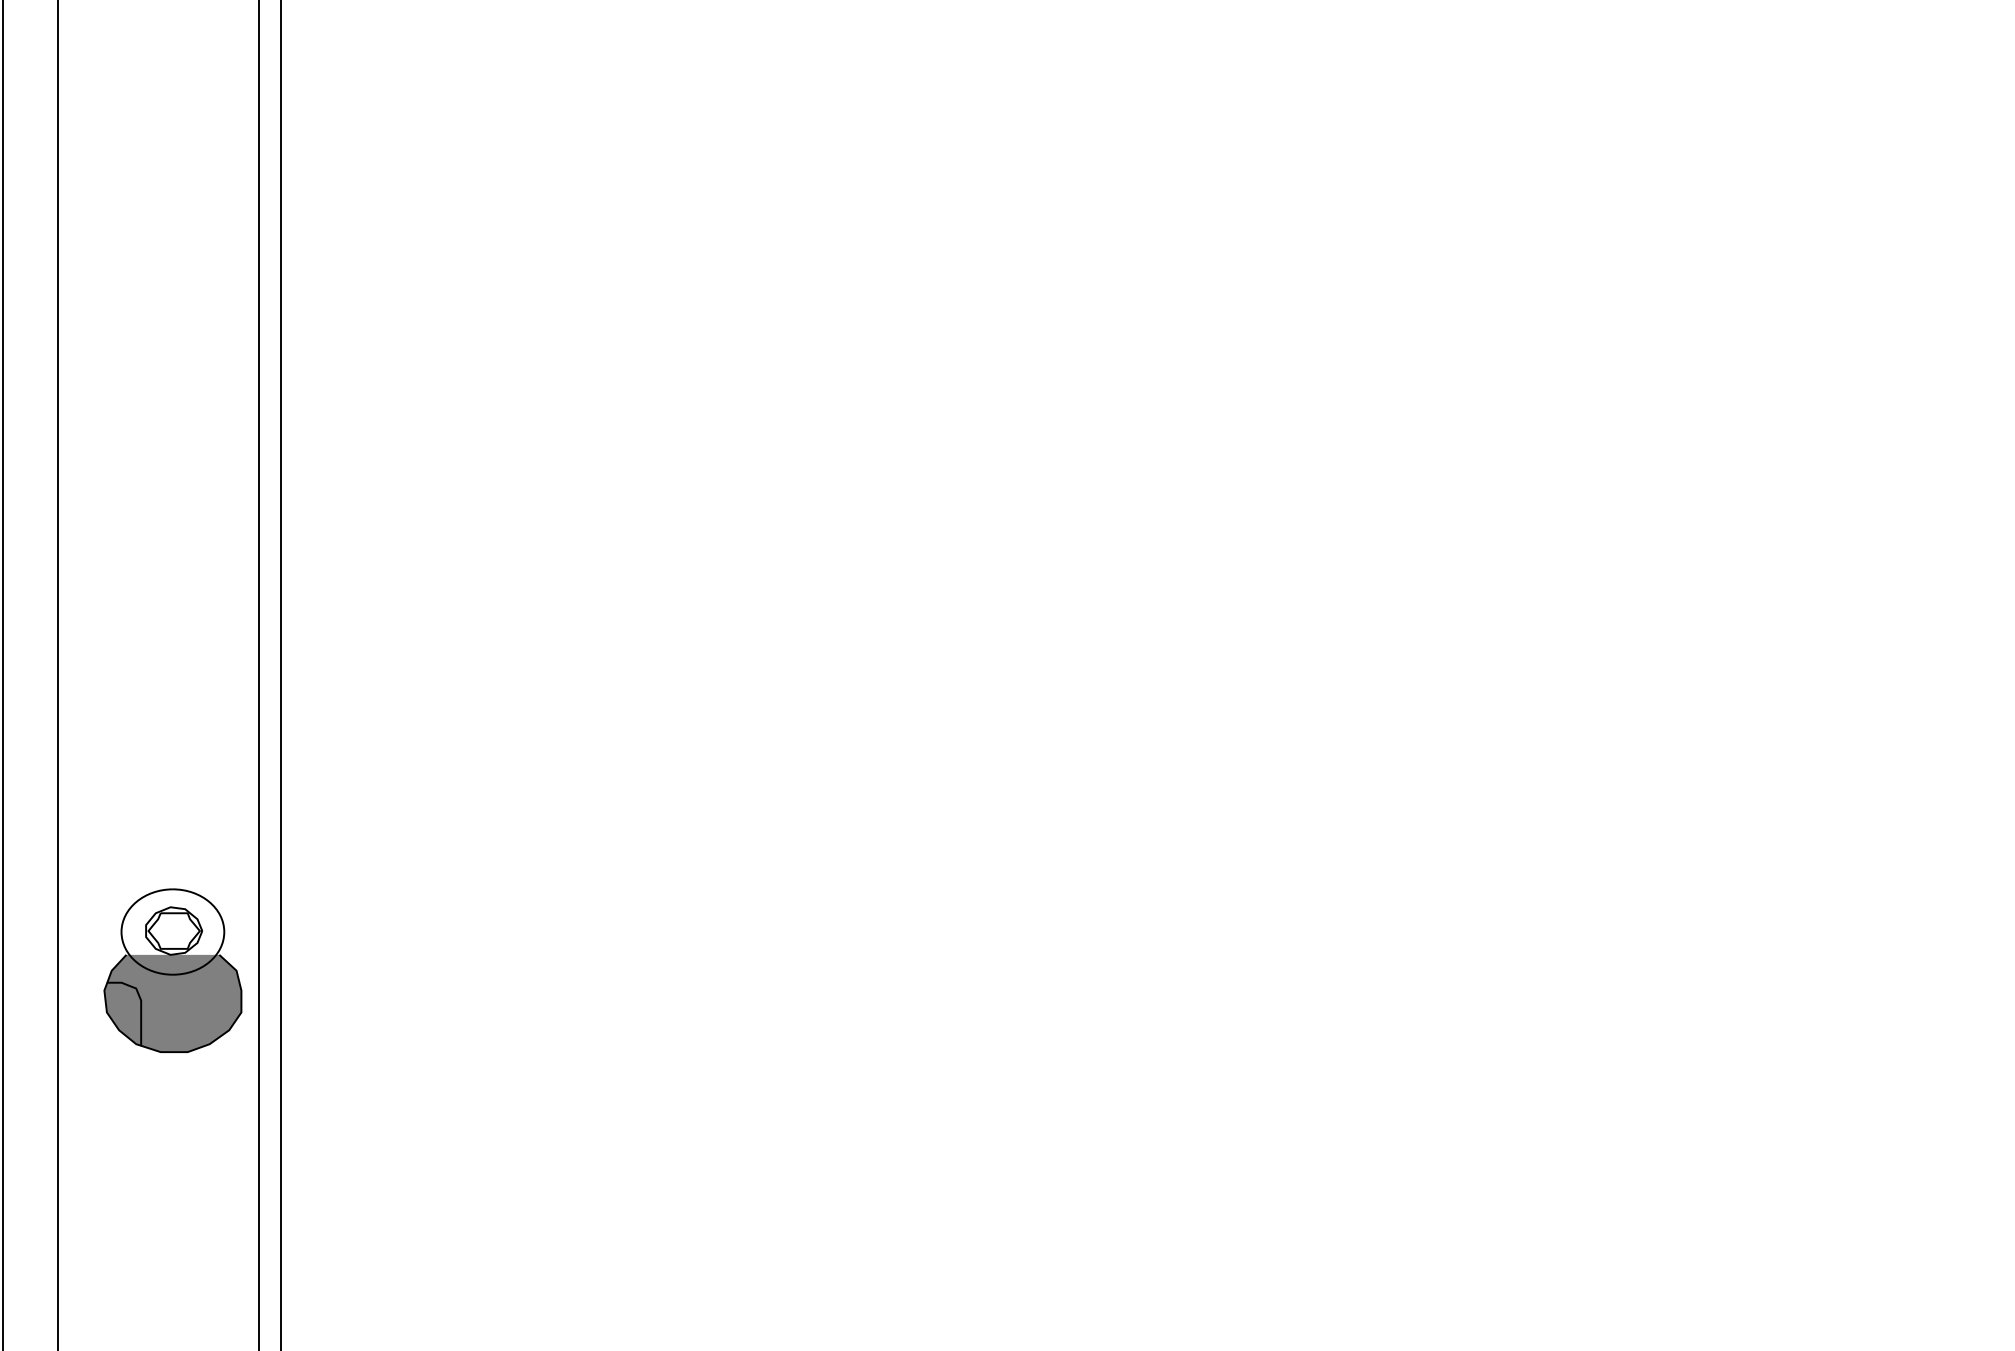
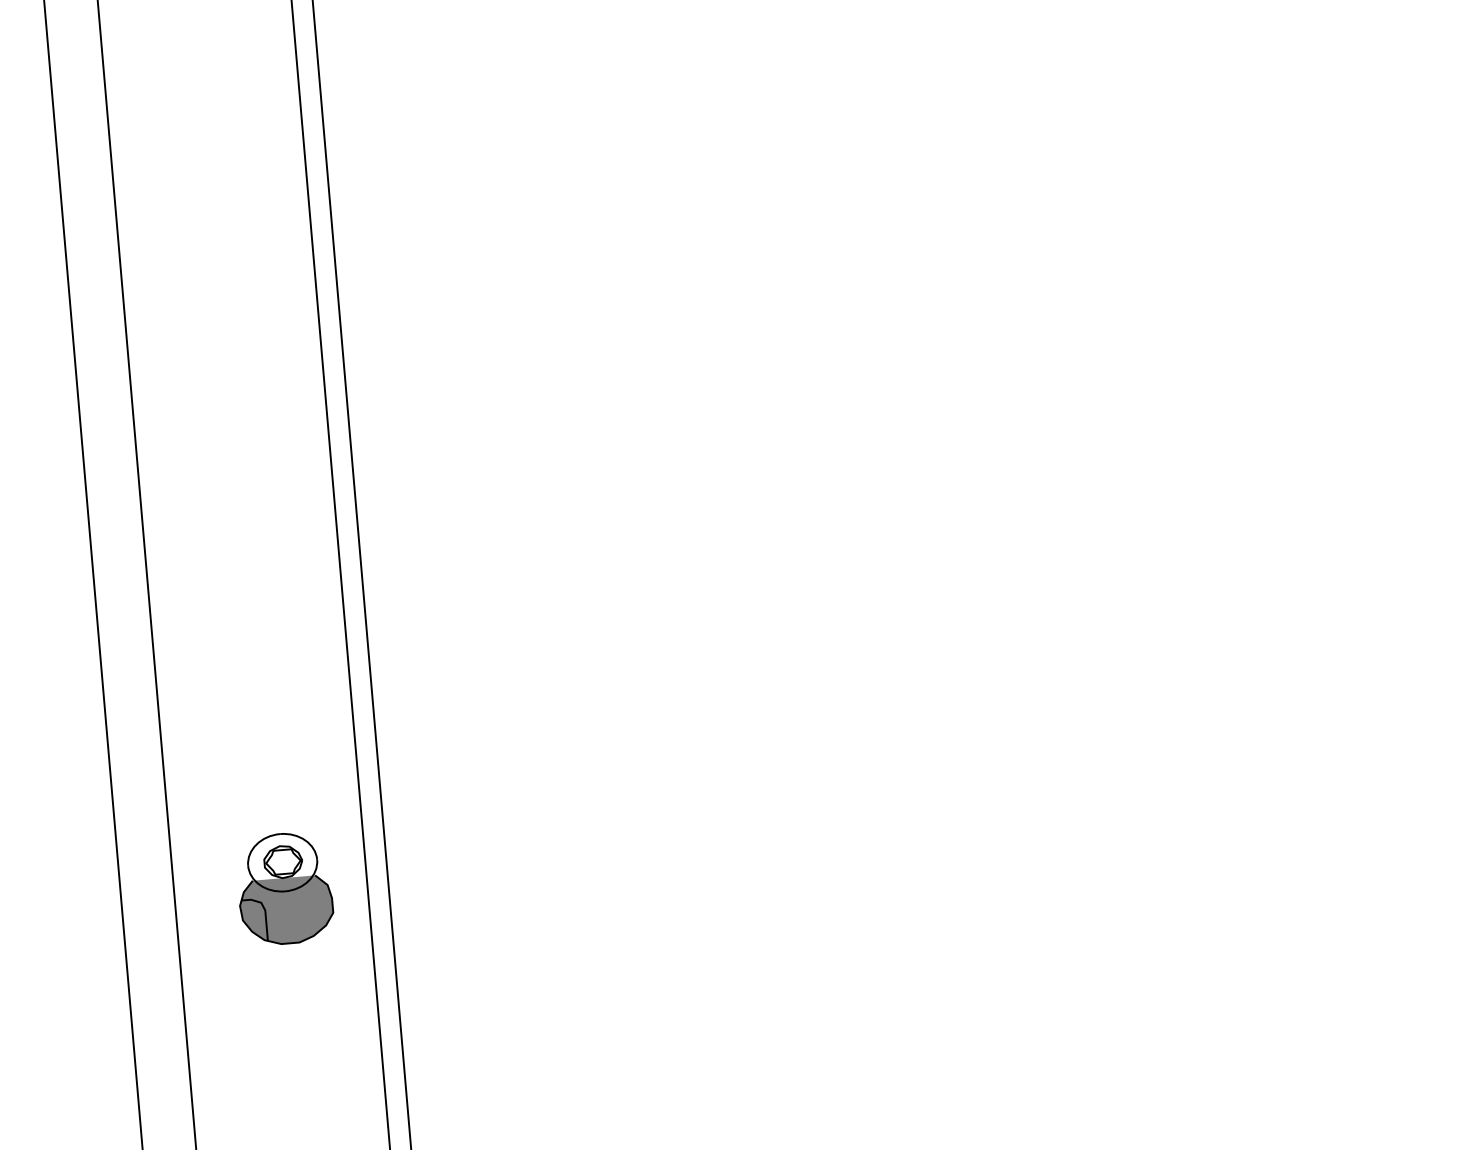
part: (172, 970) -> (284, 888), size x0.7

